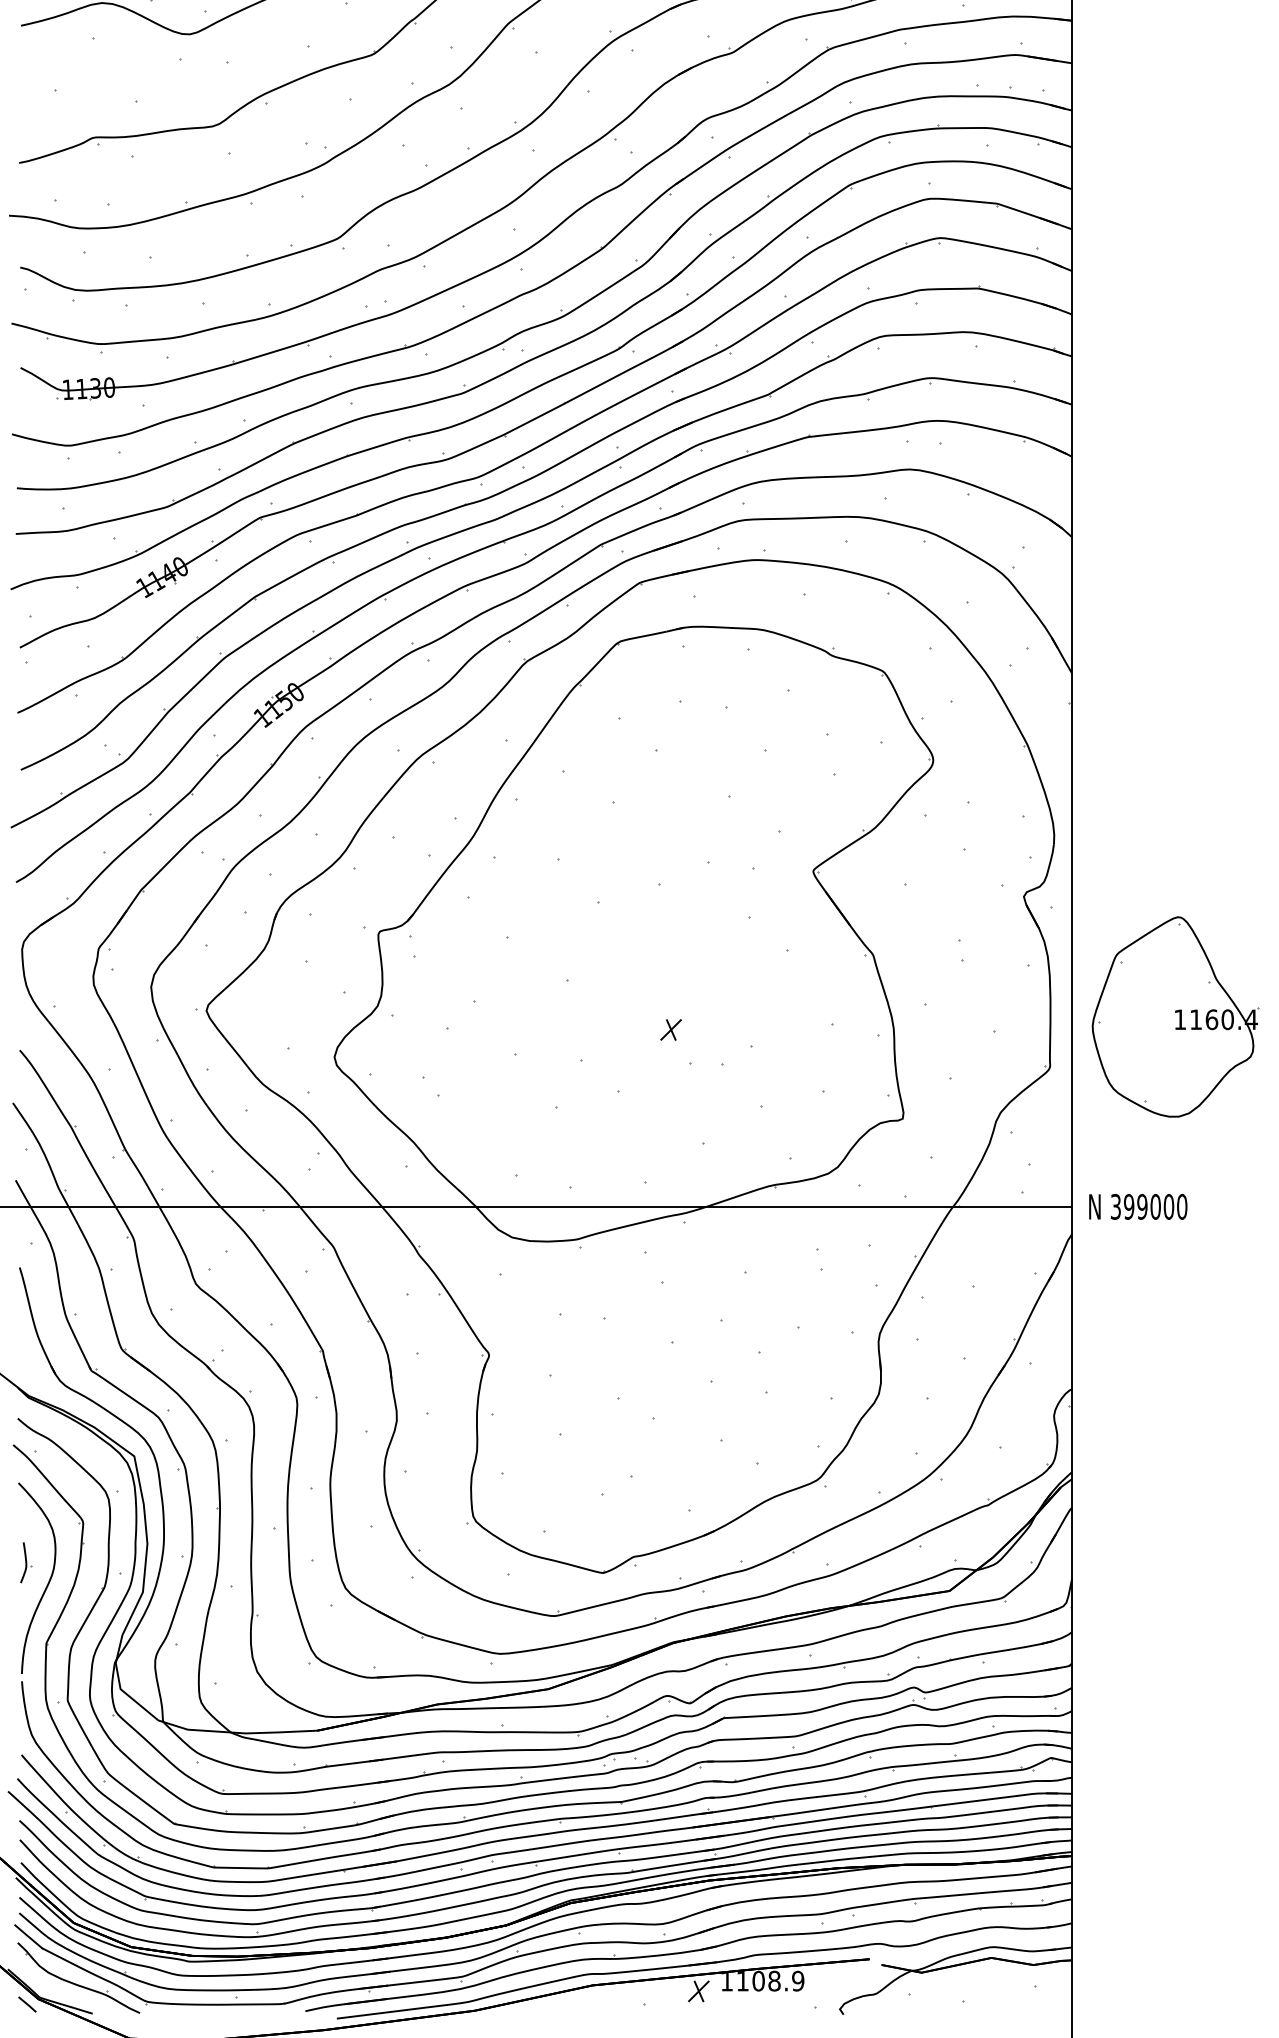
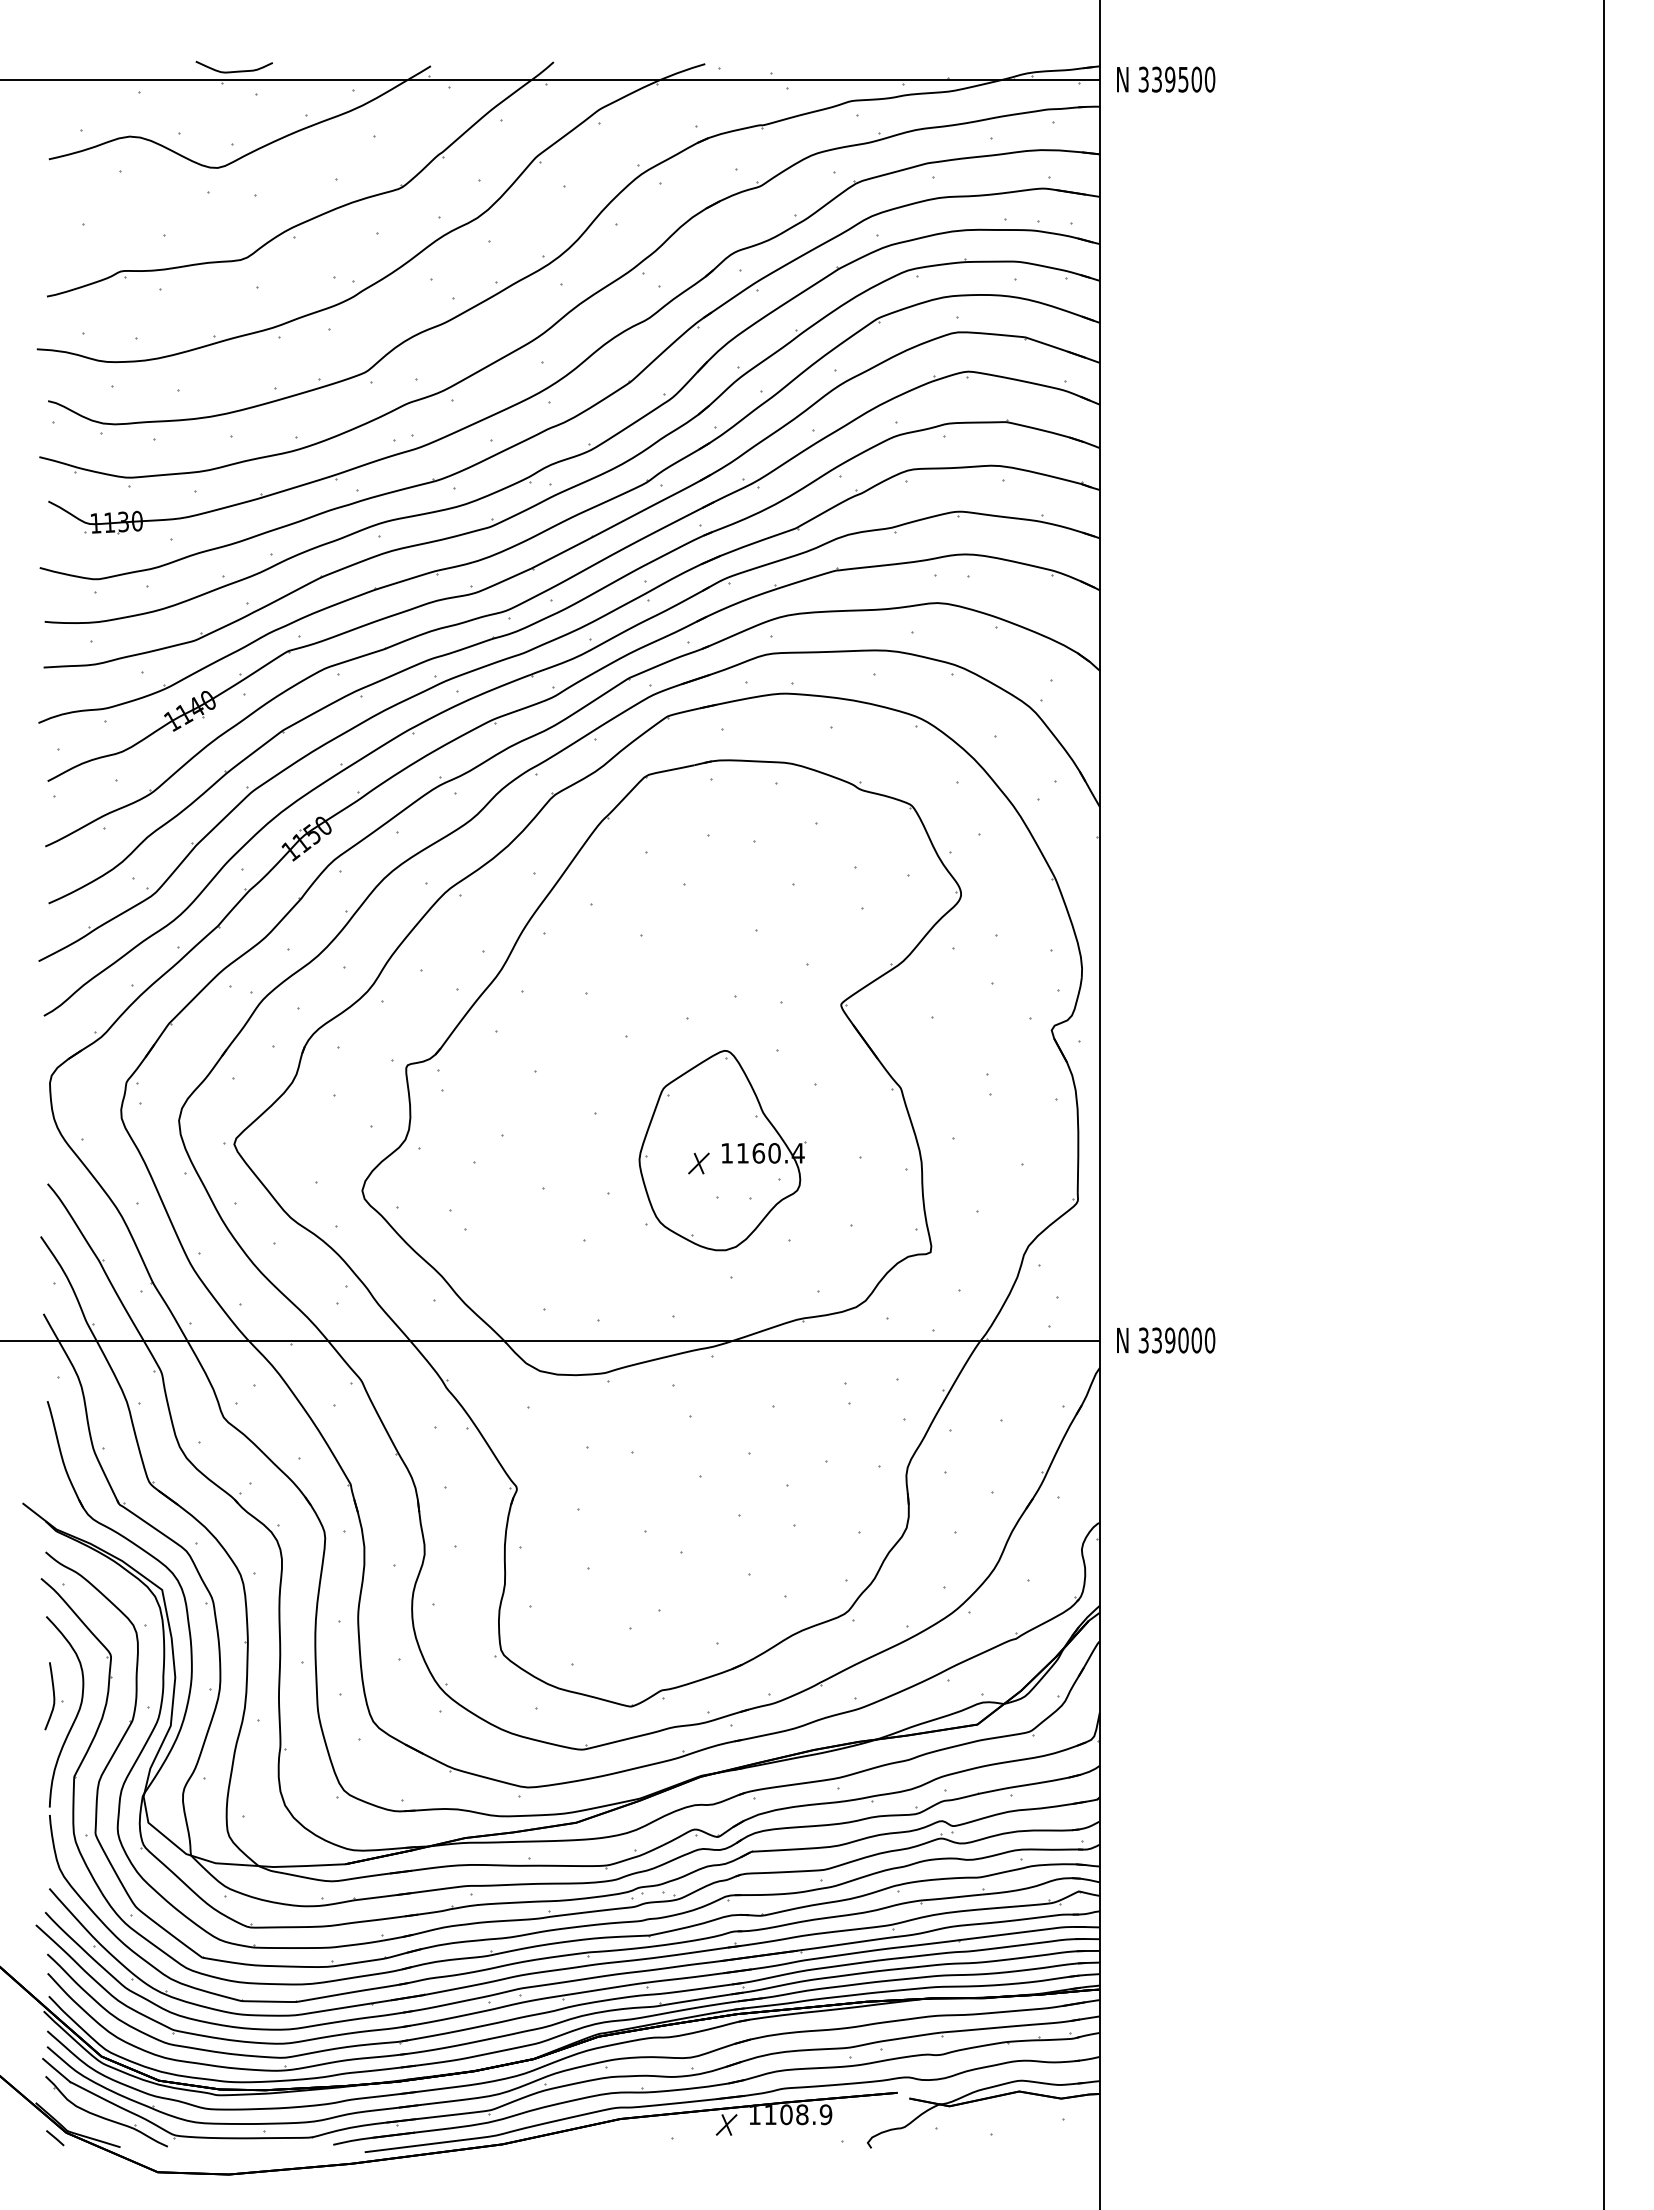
part: (1175, 1016) -> (722, 1150), moved
text: (1128, 1206) -> (1156, 1340), 399000 -> 339000
part: (25, 1562) -> (53, 1696), size x1.67

